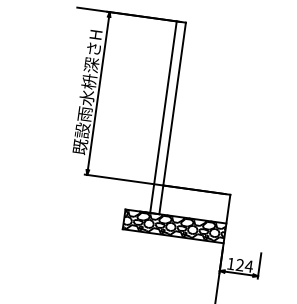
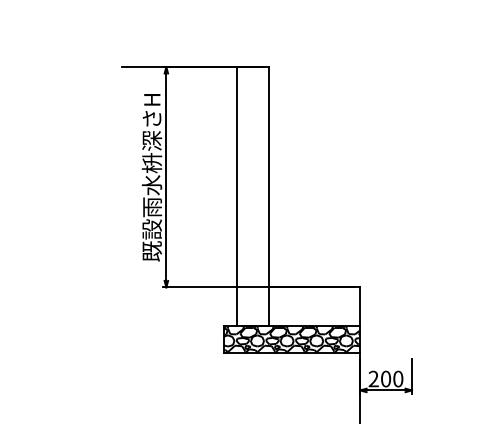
line: (163, 117) -> (237, 196), moved
text: (239, 264) -> (385, 378), 124 -> 200

